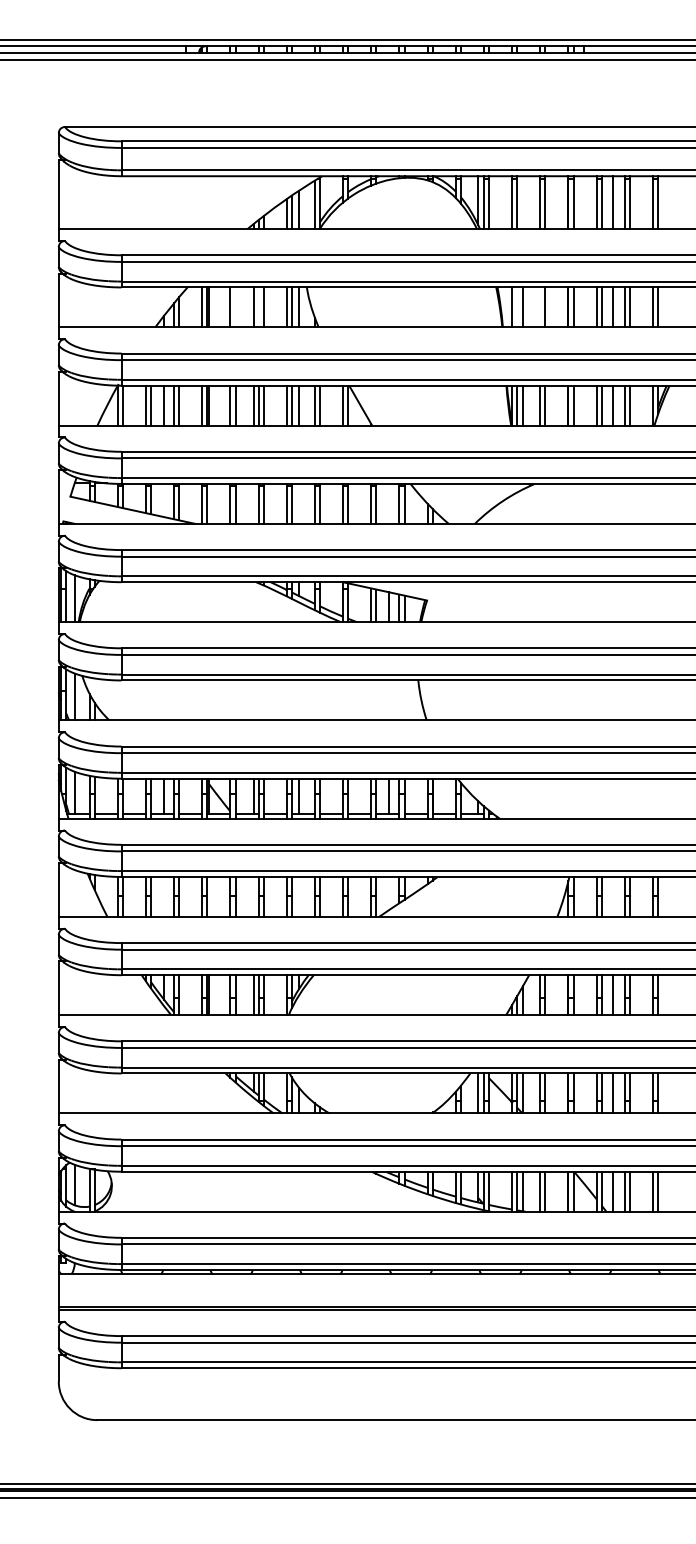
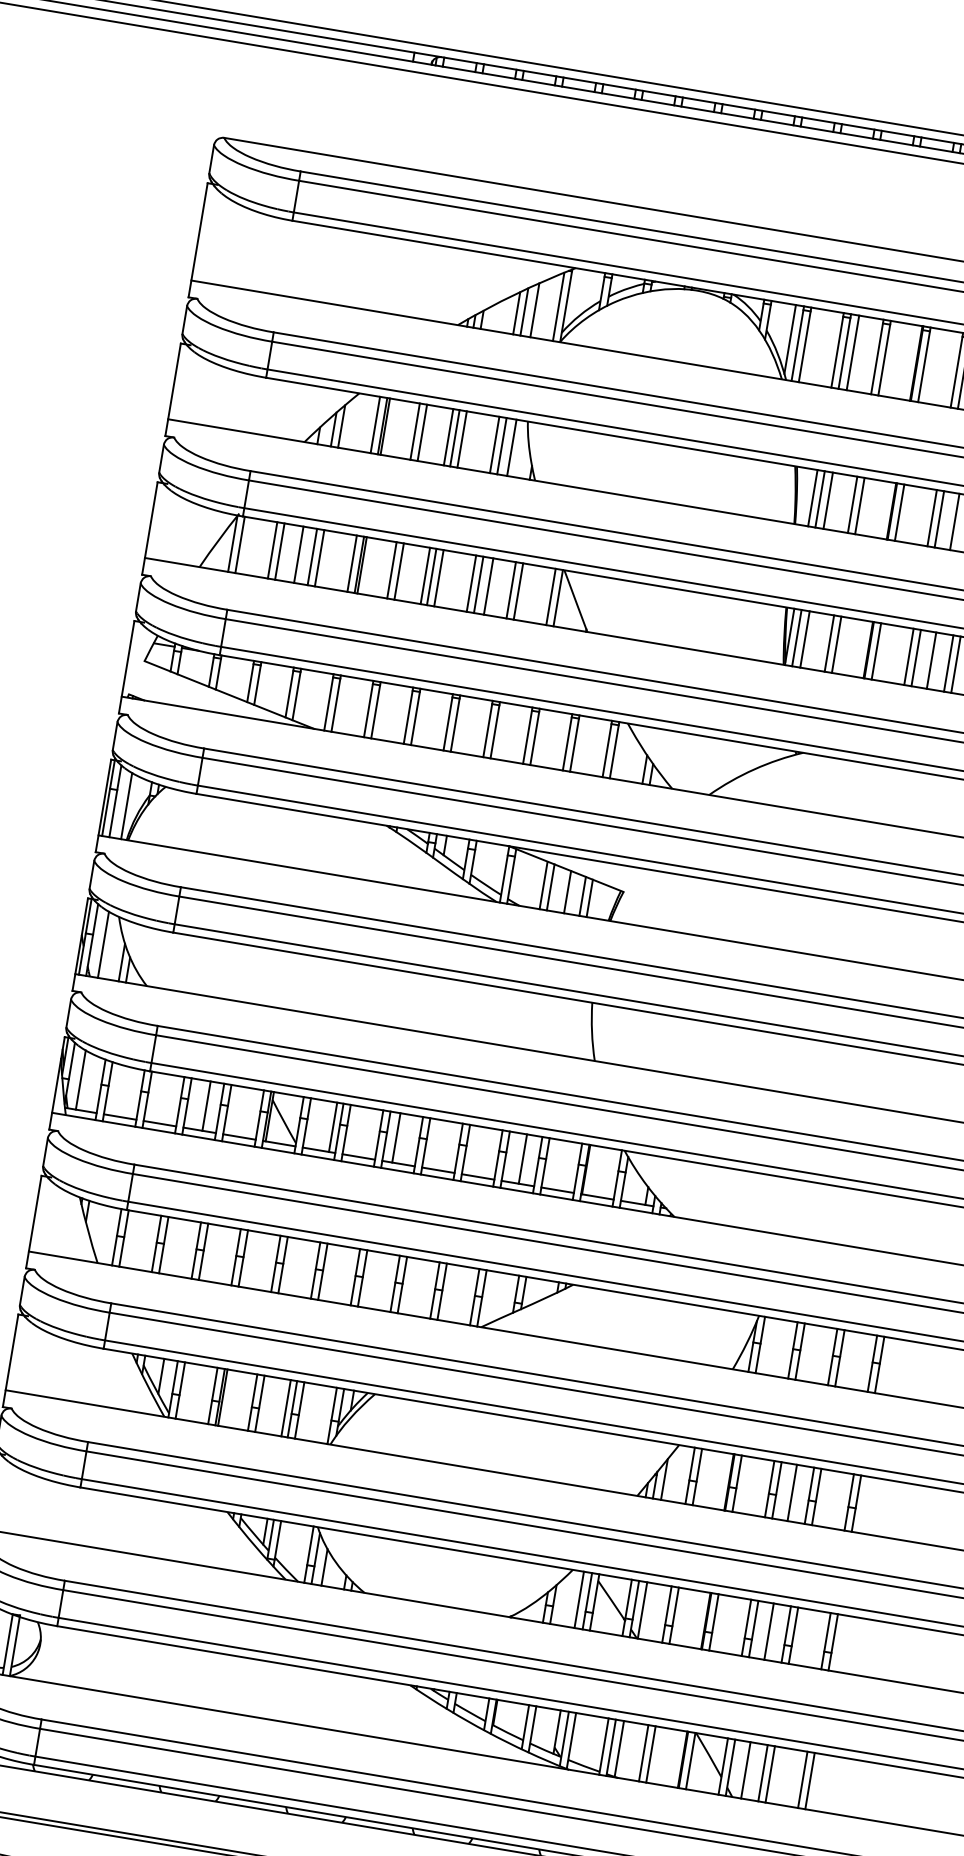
line: (522, 202) -> (852, 352), added
line: (235, 307) -> (422, 433), added
line: (258, 307) -> (454, 438), added
line: (517, 307) -> (820, 499), added
line: (540, 307) -> (852, 505), added

